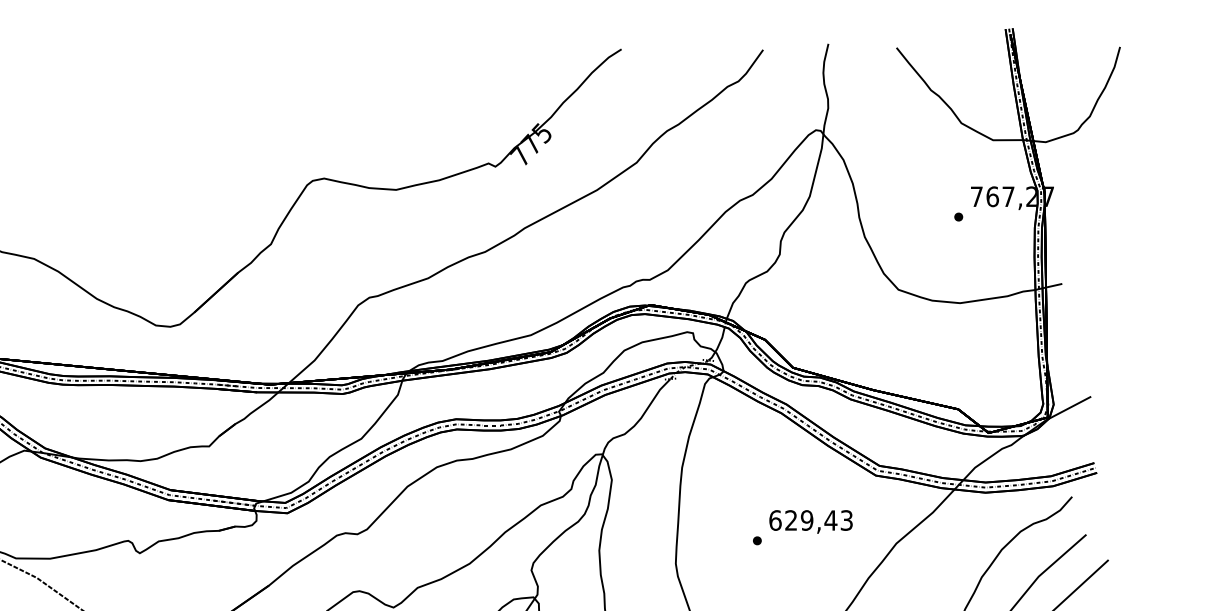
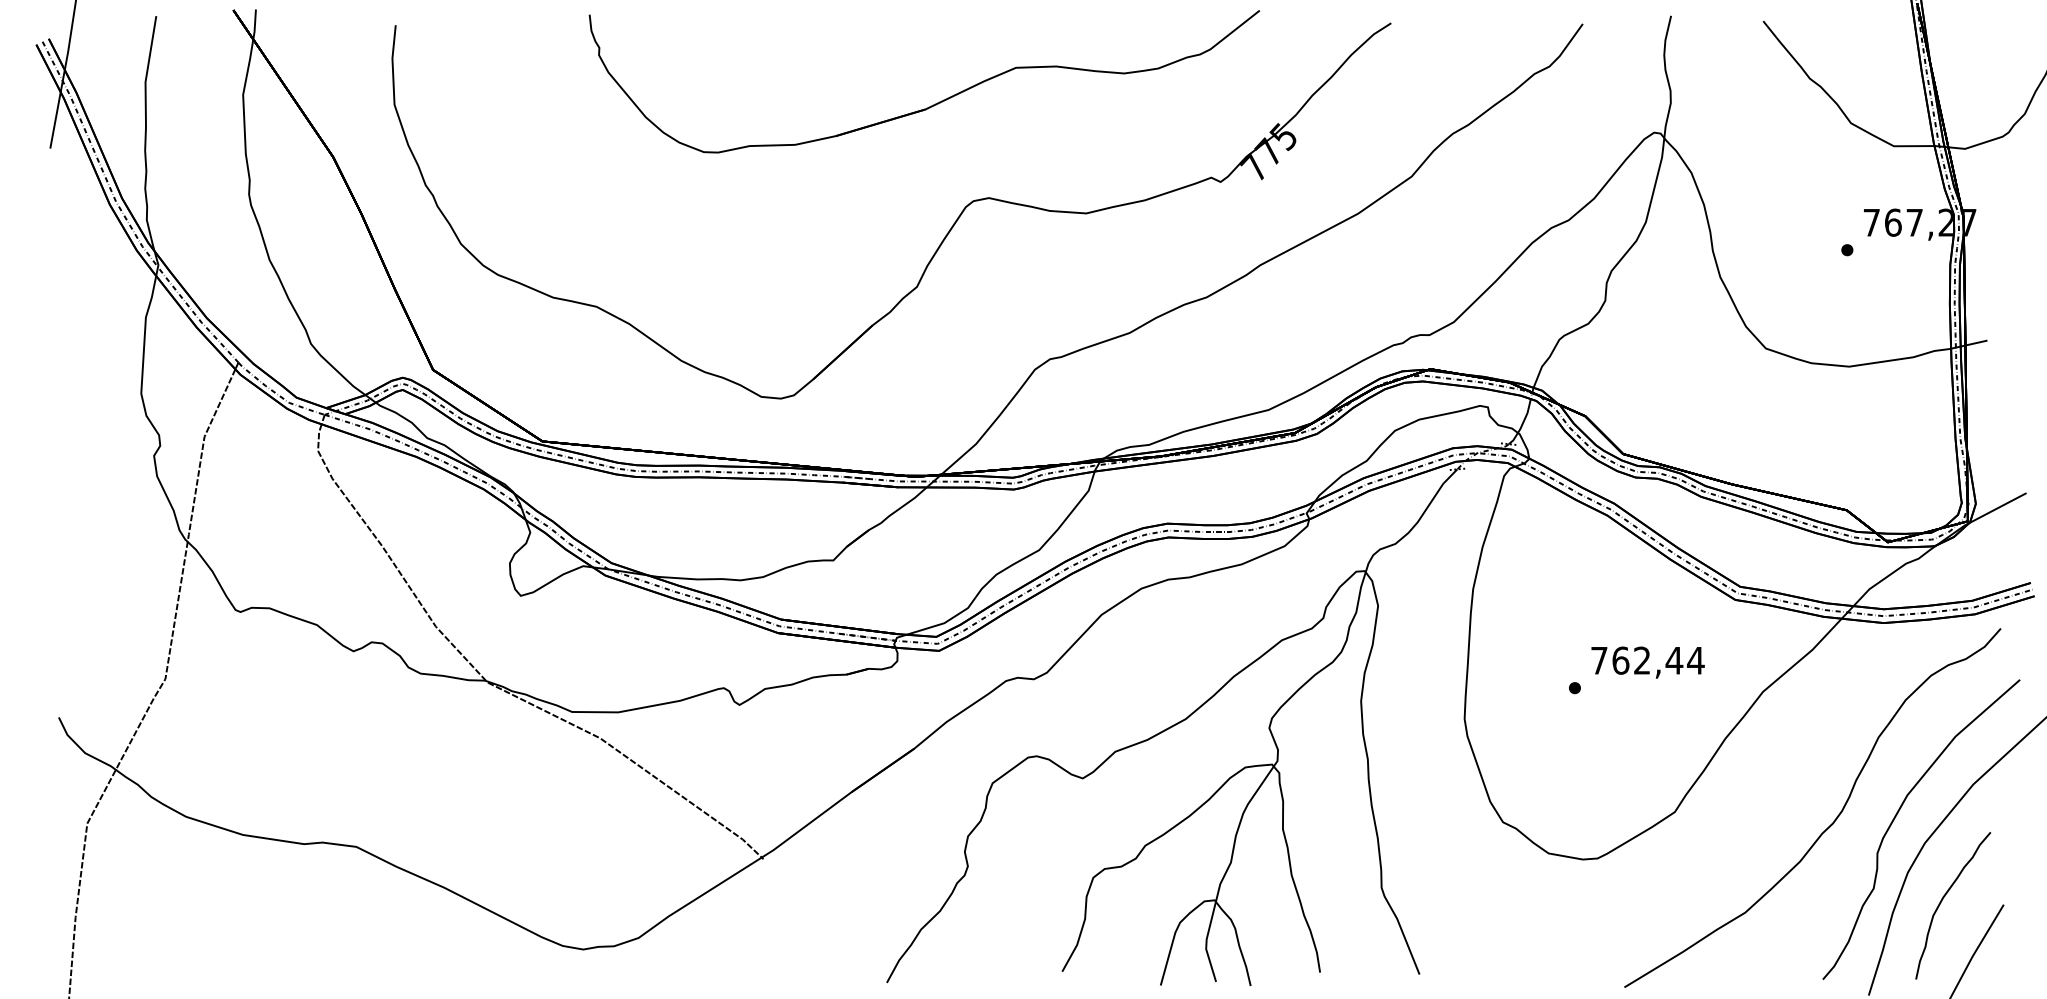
part: (284, 108) -> (935, 103), added
text: (811, 520) -> (1647, 660), 629,43 -> 762,44

